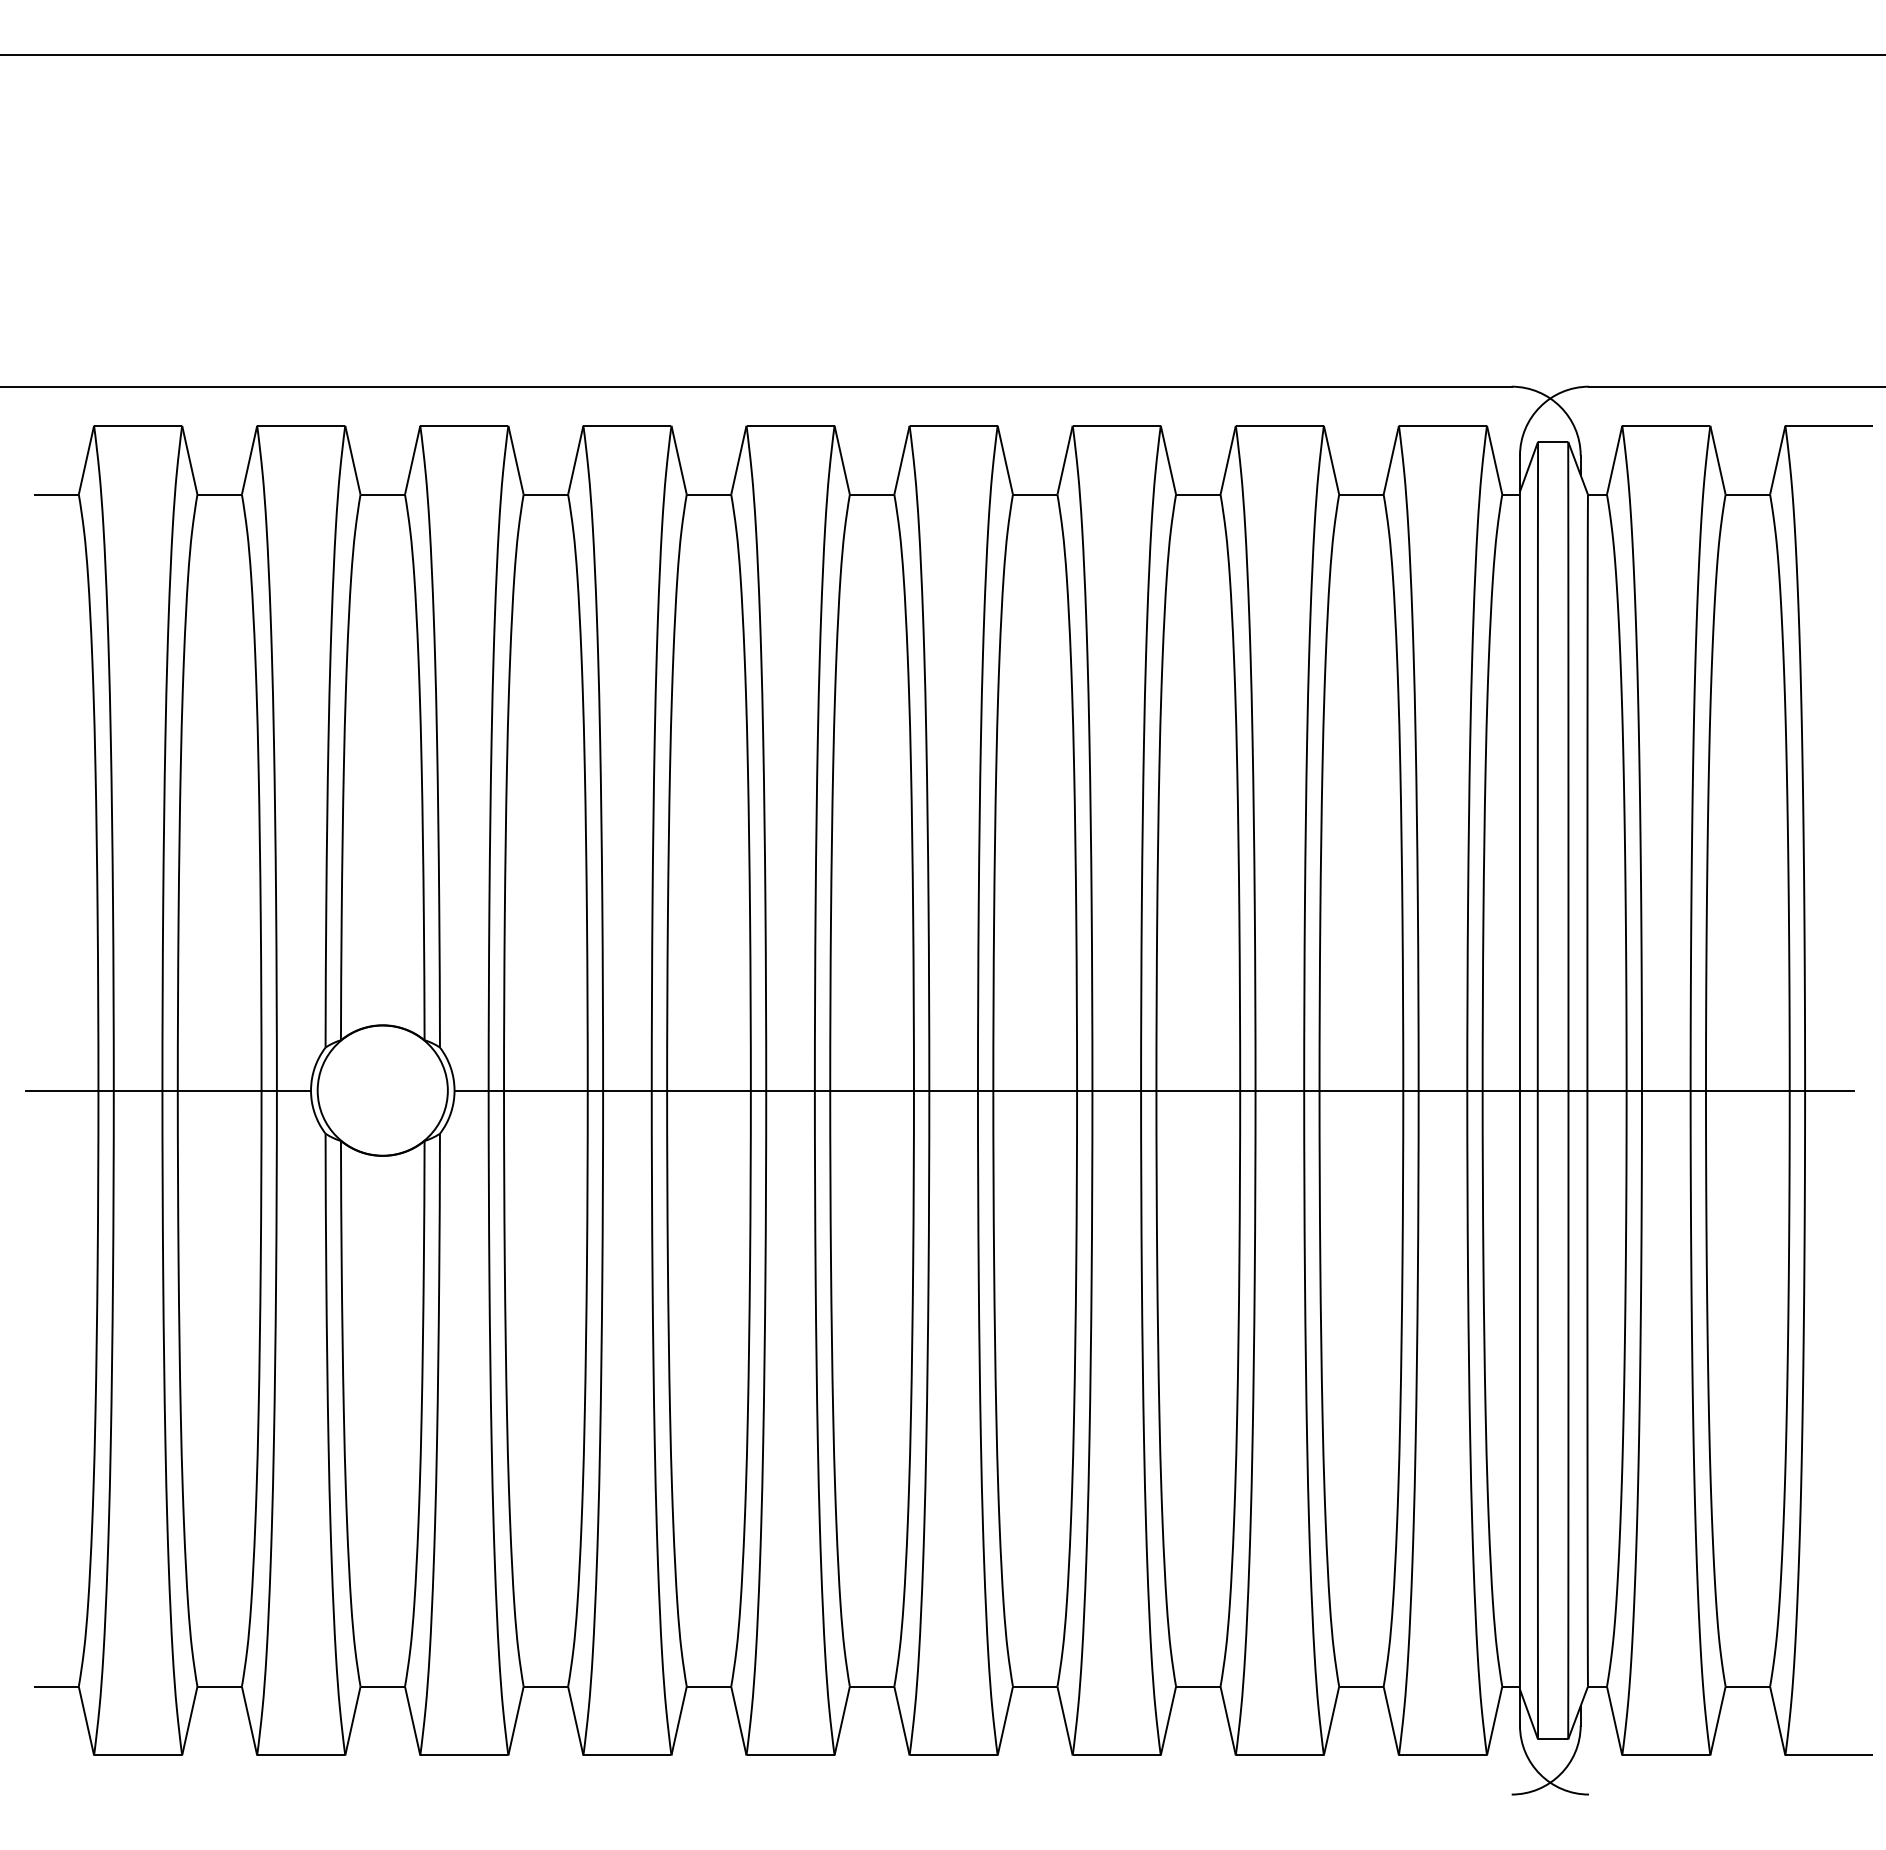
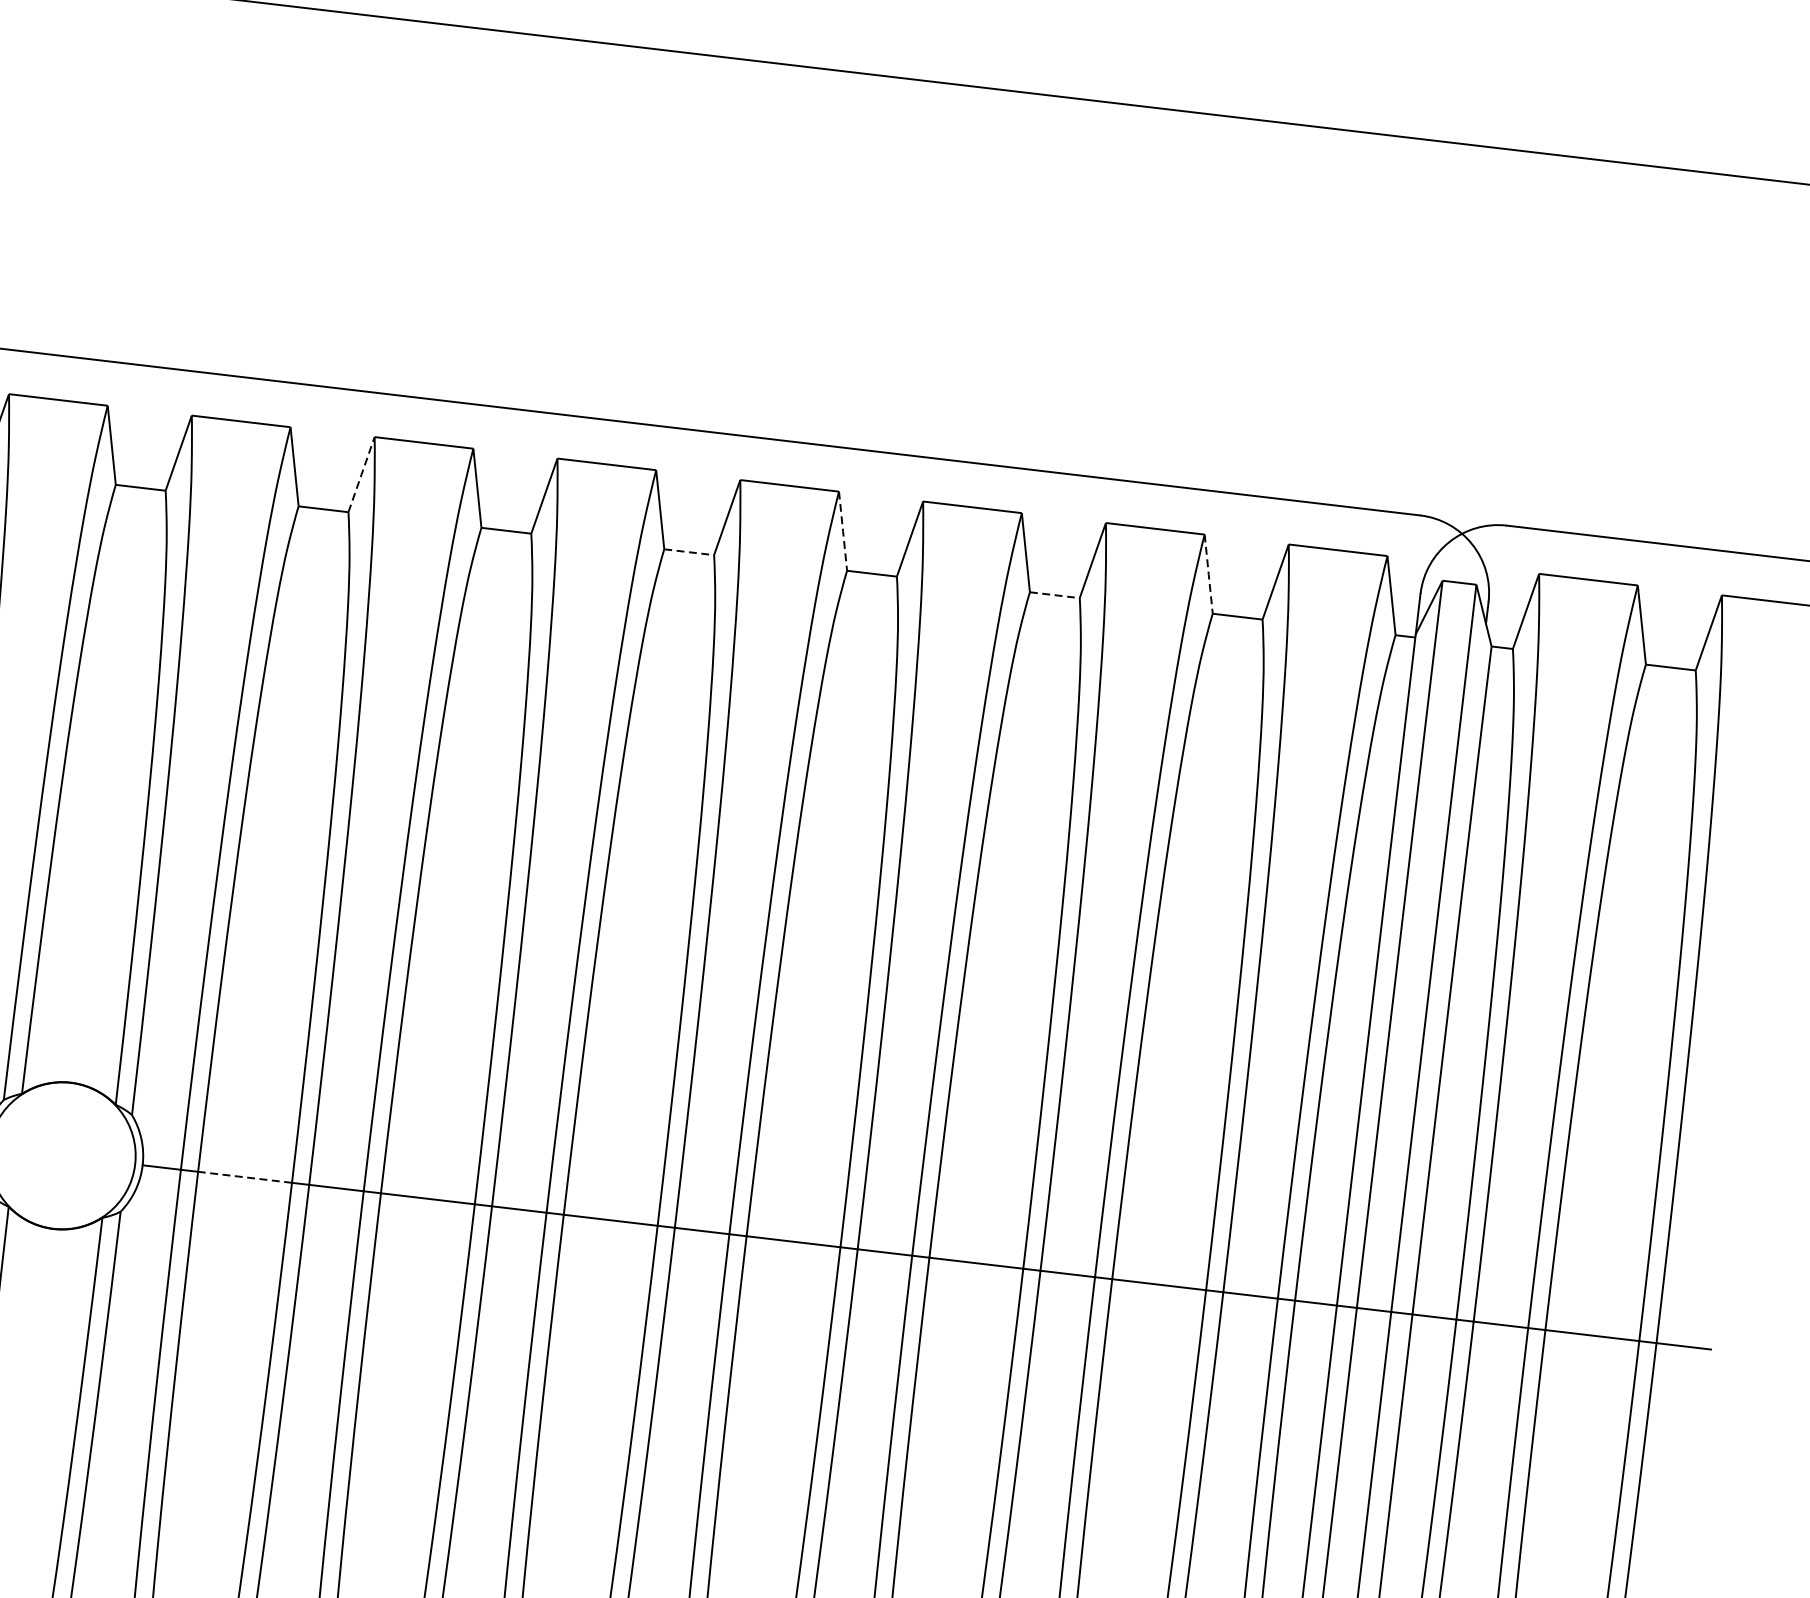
line: (575, 459) -> (361, 473), solid -> dashed
line: (1005, 460) -> (843, 531), solid -> dashed
line: (1331, 460) -> (1208, 574), solid -> dashed
line: (873, 494) -> (690, 552), solid -> dashed
line: (1199, 494) -> (1056, 595), solid -> dashed
line: (545, 1090) -> (244, 1177), solid -> dashed

